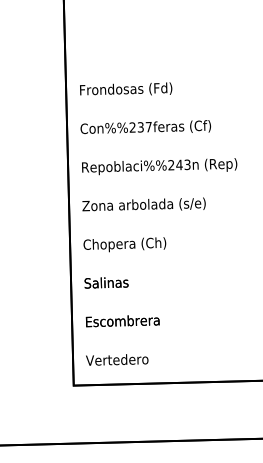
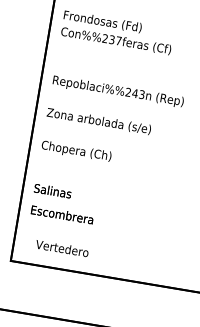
text: (145, 127) -> (115, 40), moved
text: (106, 282) -> (52, 190), moved
text: (117, 359) -> (62, 248), moved

